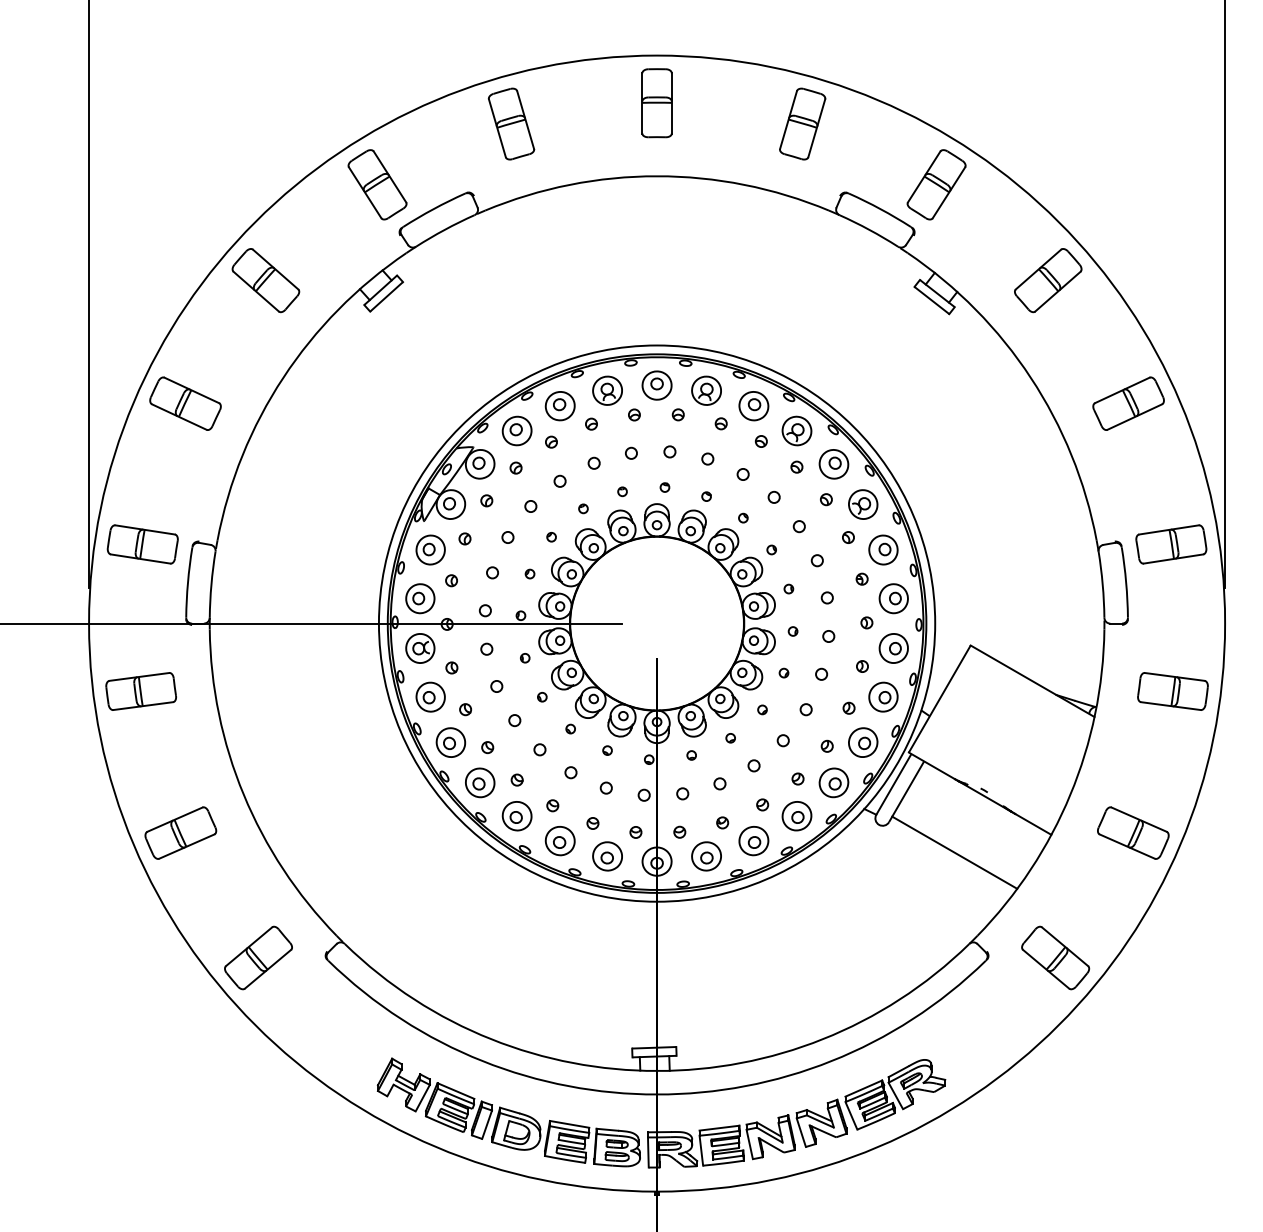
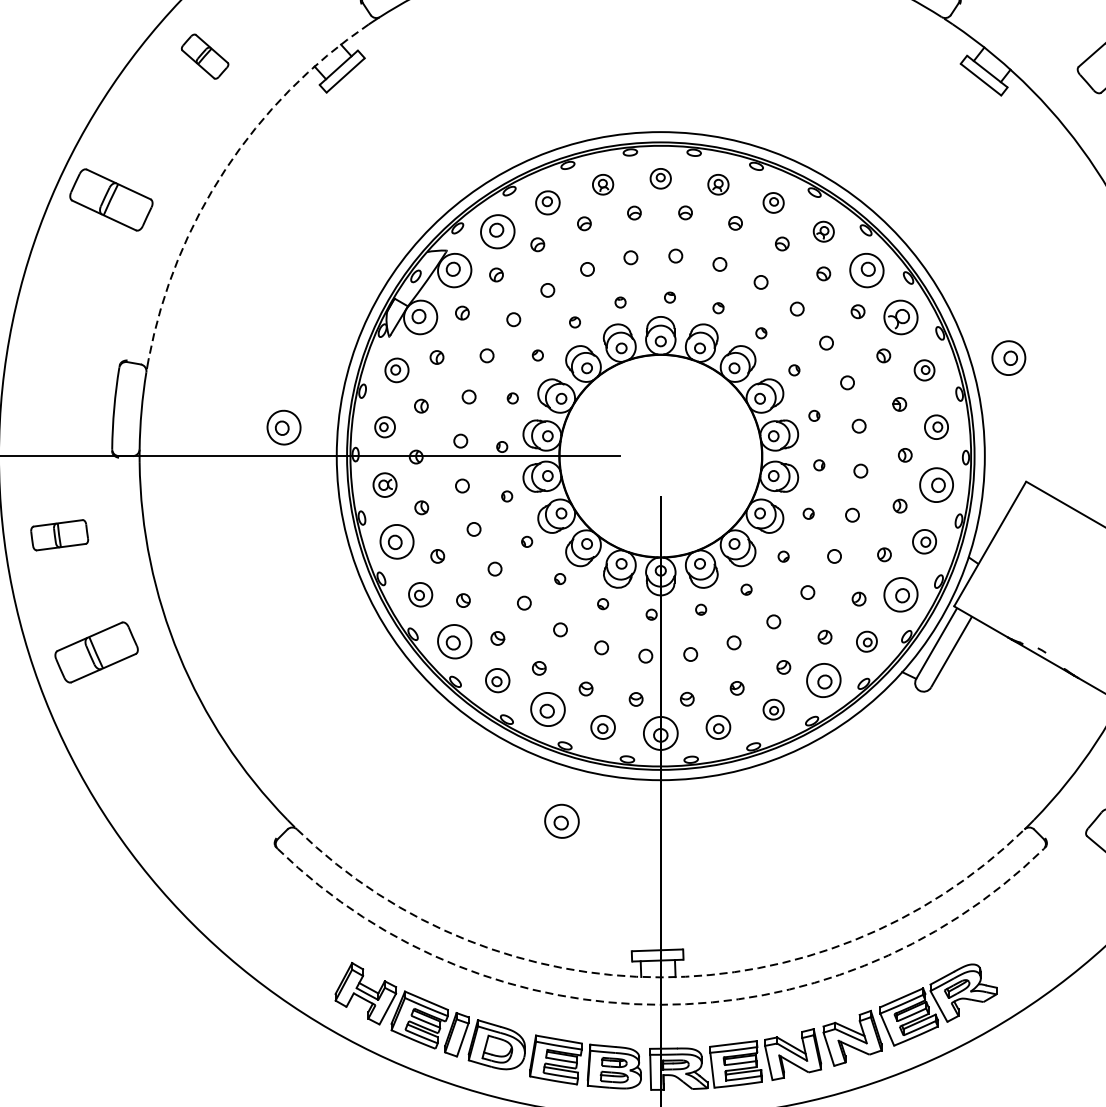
part: (265, 280) -> (204, 56), size x0.6
arc: (283, 377) -> (225, 169), solid -> dashed
part: (656, 385) -> (660, 178), size x0.6
part: (607, 390) -> (603, 184), size x0.6
part: (706, 390) -> (718, 184), size x0.6
part: (559, 406) -> (547, 203), size x0.7
part: (753, 406) -> (773, 203), size x0.6
part: (796, 430) -> (823, 231), size x0.6
part: (955, 539) -> (1008, 358), added
part: (142, 544) -> (61, 363), removed
part: (430, 549) -> (396, 369), size x0.7
part: (883, 549) -> (924, 369), size x0.6
part: (333, 598) -> (283, 426), added
part: (420, 598) -> (385, 426), size x0.6
part: (893, 598) -> (936, 426), size x0.7
part: (420, 648) -> (385, 485), size x0.7
part: (140, 691) -> (58, 535), size x0.7
part: (883, 696) -> (924, 541), size x0.7
part: (450, 742) -> (420, 594), size x0.7
part: (833, 782) -> (866, 641), size x0.6
part: (516, 816) -> (497, 680), size x0.7
part: (180, 832) -> (96, 651), moved
part: (753, 841) -> (773, 710), size x0.6
line: (954, 852) -> (1007, 722), removed
part: (607, 856) -> (603, 727), size x0.7
part: (706, 856) -> (718, 727), size x0.7
part: (571, 937) -> (561, 821), added
part: (258, 957) -> (196, 845), removed
arc: (657, 1070) -> (661, 976), solid -> dashed
arc: (657, 1094) -> (661, 1004), solid -> dashed

